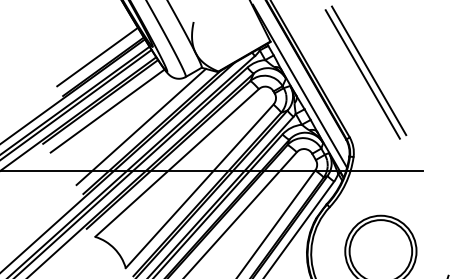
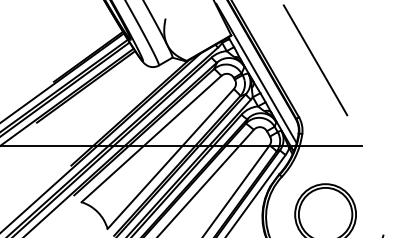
line: (97, 56) -> (83, 48), removed
line: (362, 74) -> (309, 63), removed
line: (107, 110) -> (91, 94), removed
line: (140, 126) -> (120, 107), removed

